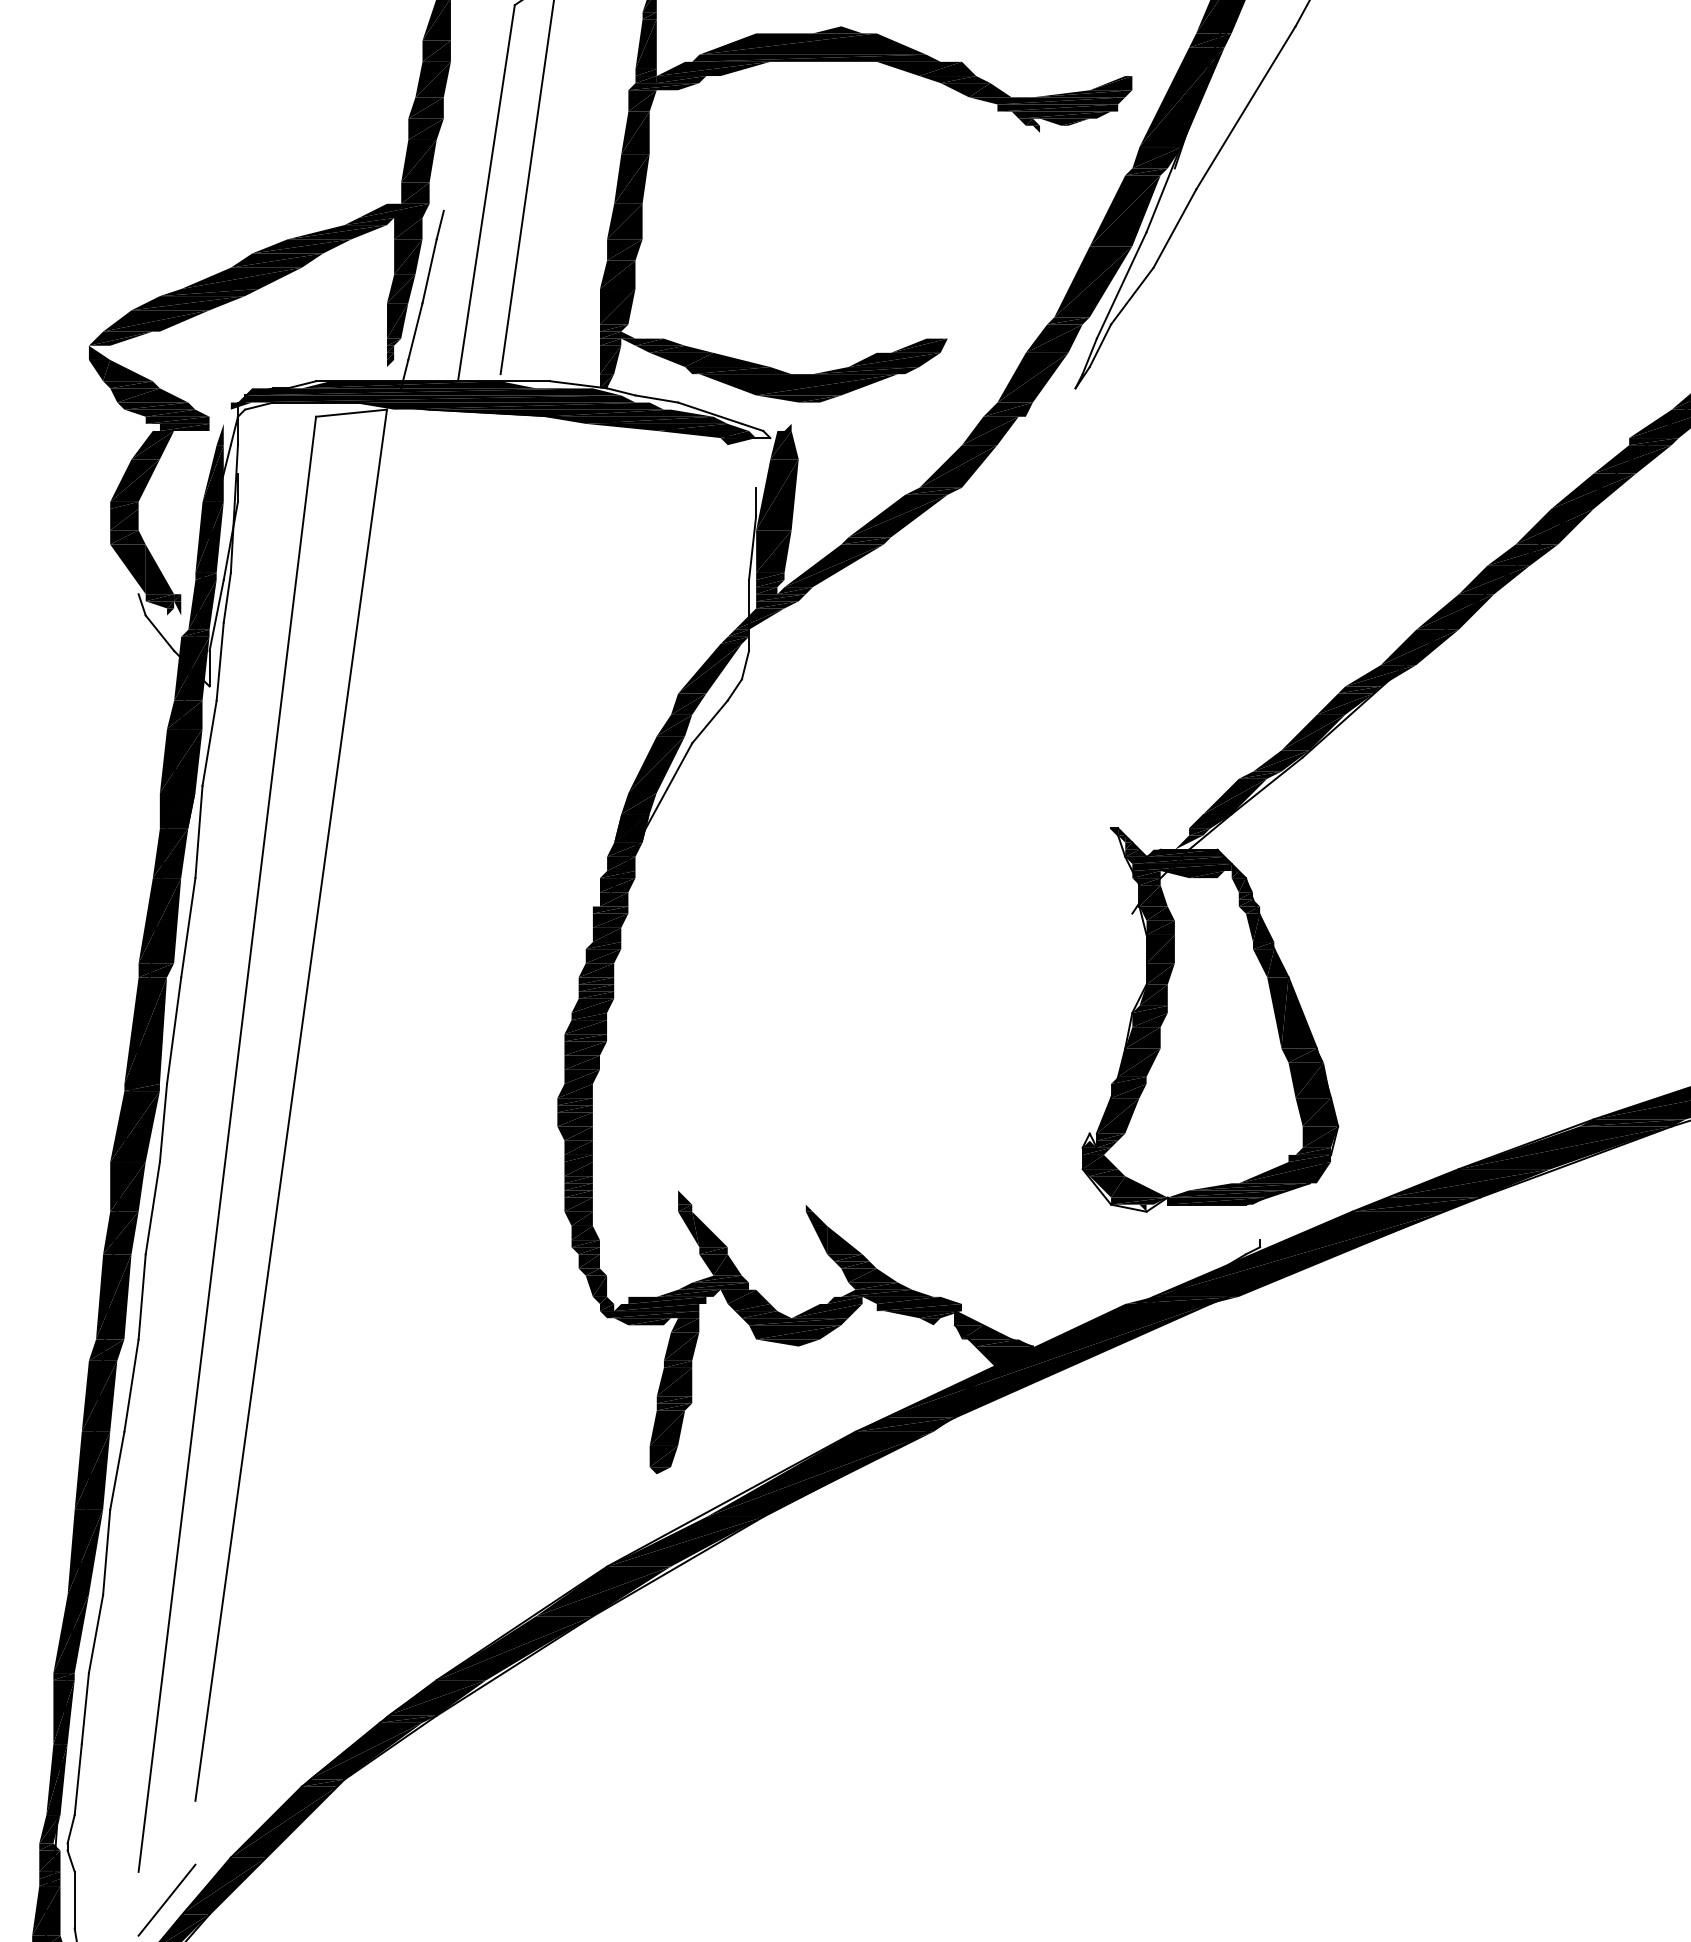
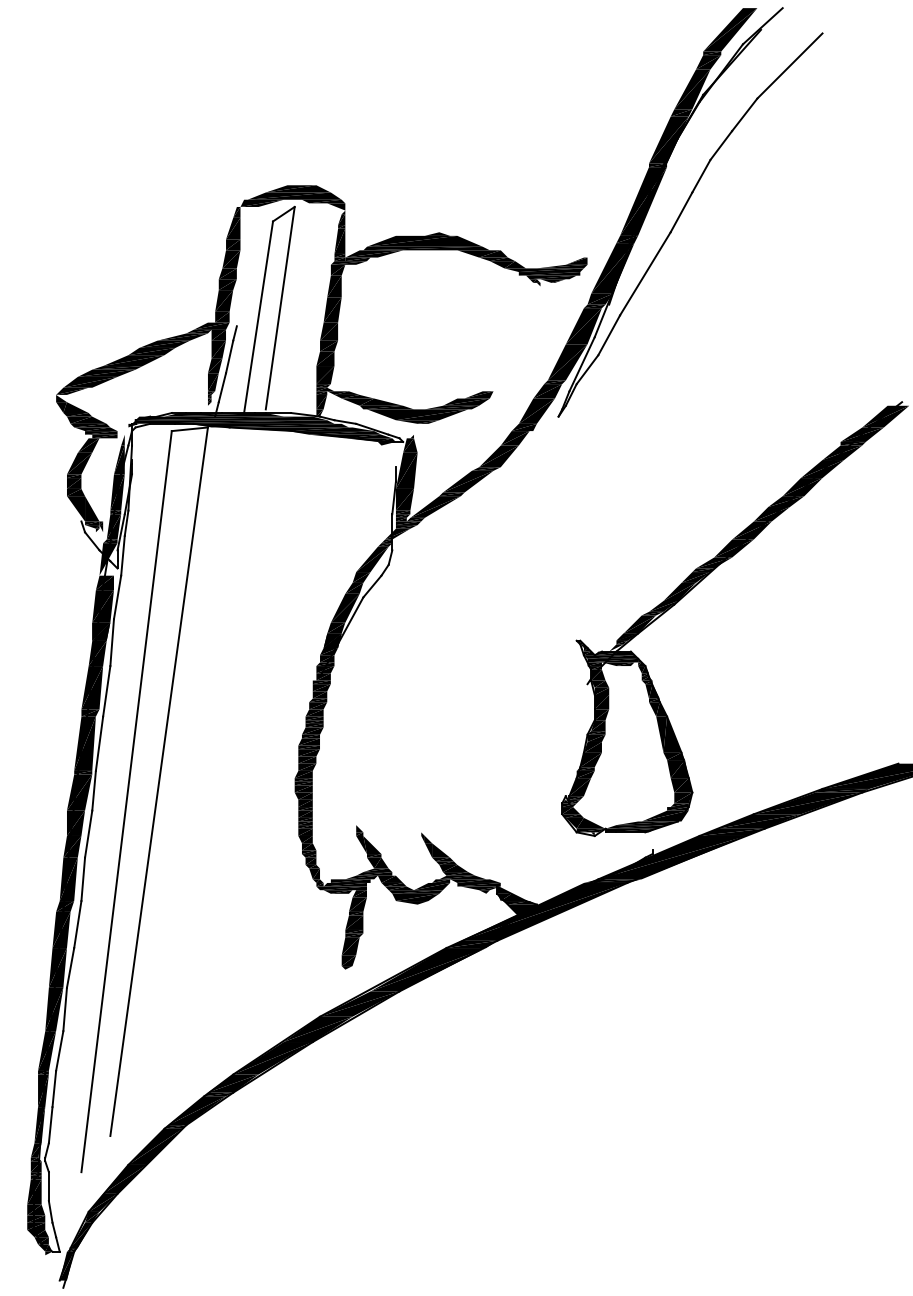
fill: (191, 668) -> (108, 559), removed
line: (166, 1899) -> (95, 1186), removed

